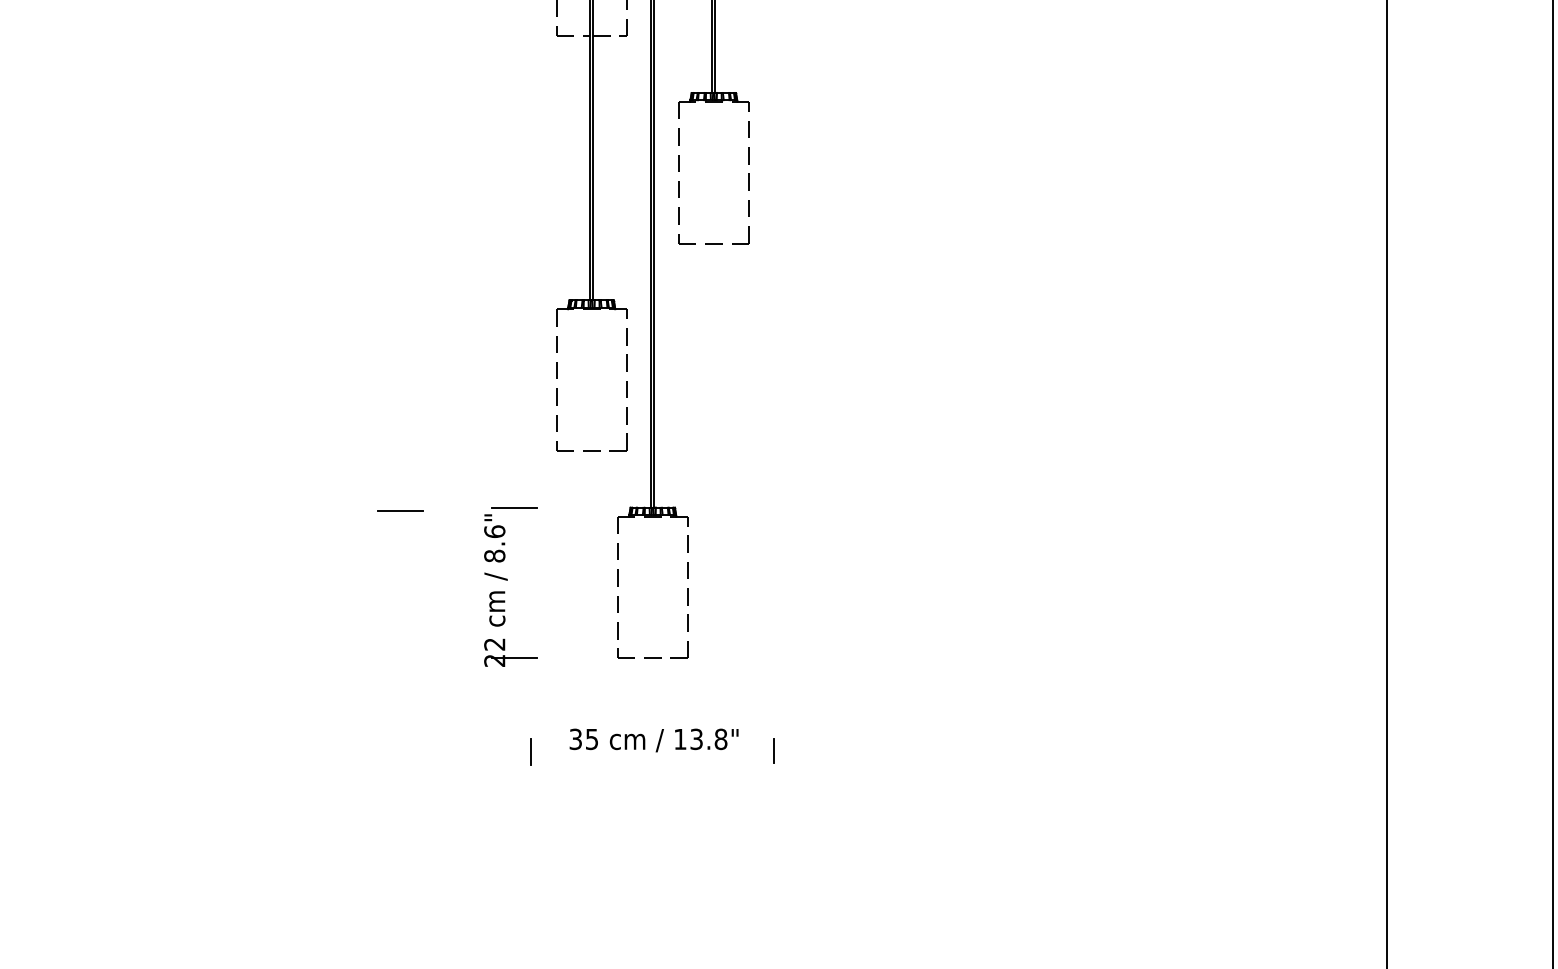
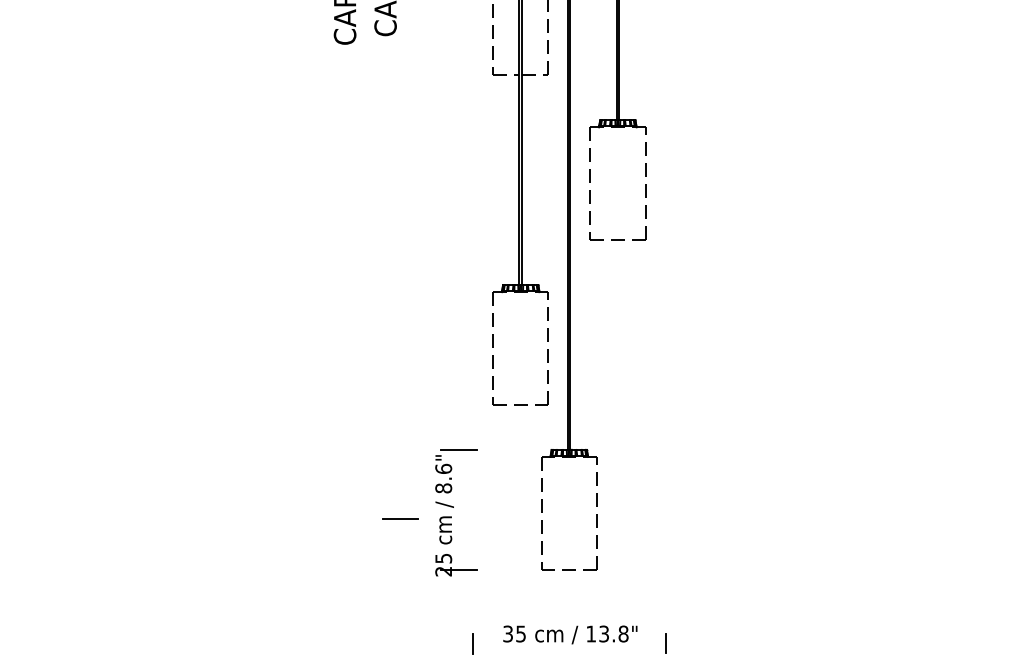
line: (400, 510) -> (400, 518), moved
text: (494, 644) -> (443, 558), 22 -> 25

